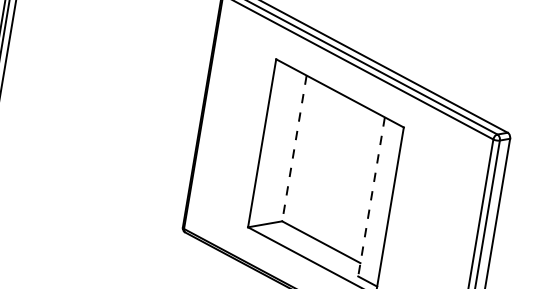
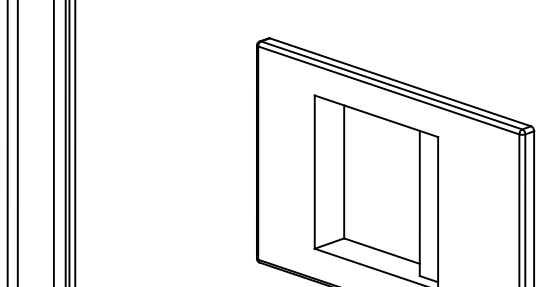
line: (294, 149) -> (344, 172), dashed -> solid
line: (371, 196) -> (419, 203), dashed -> solid

